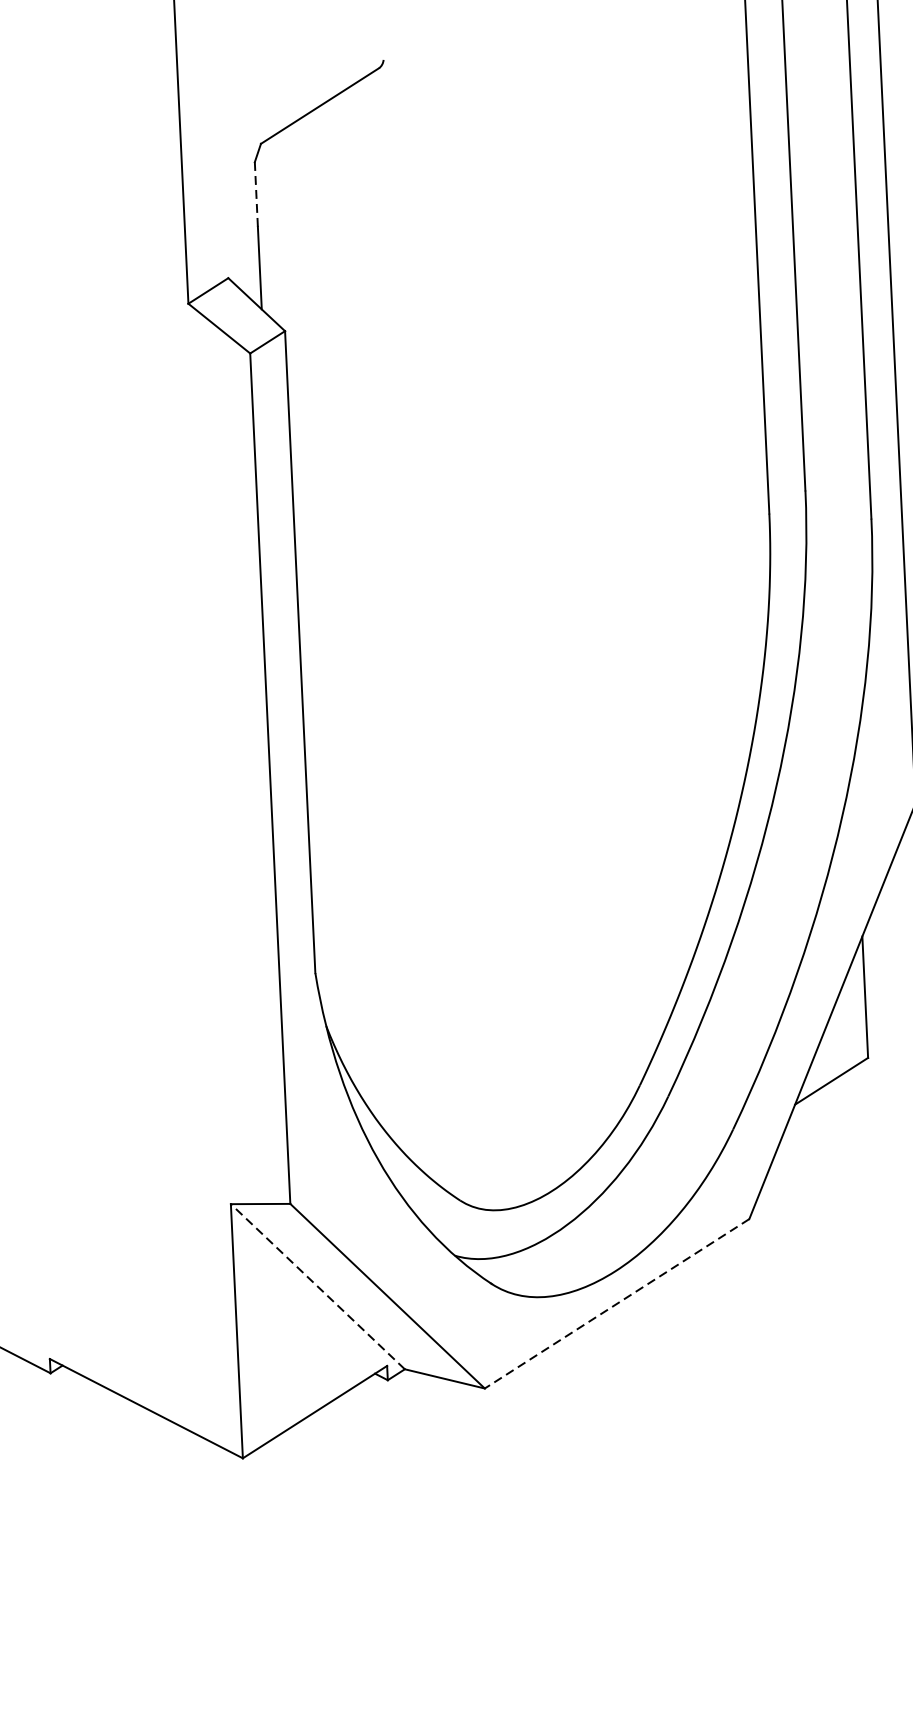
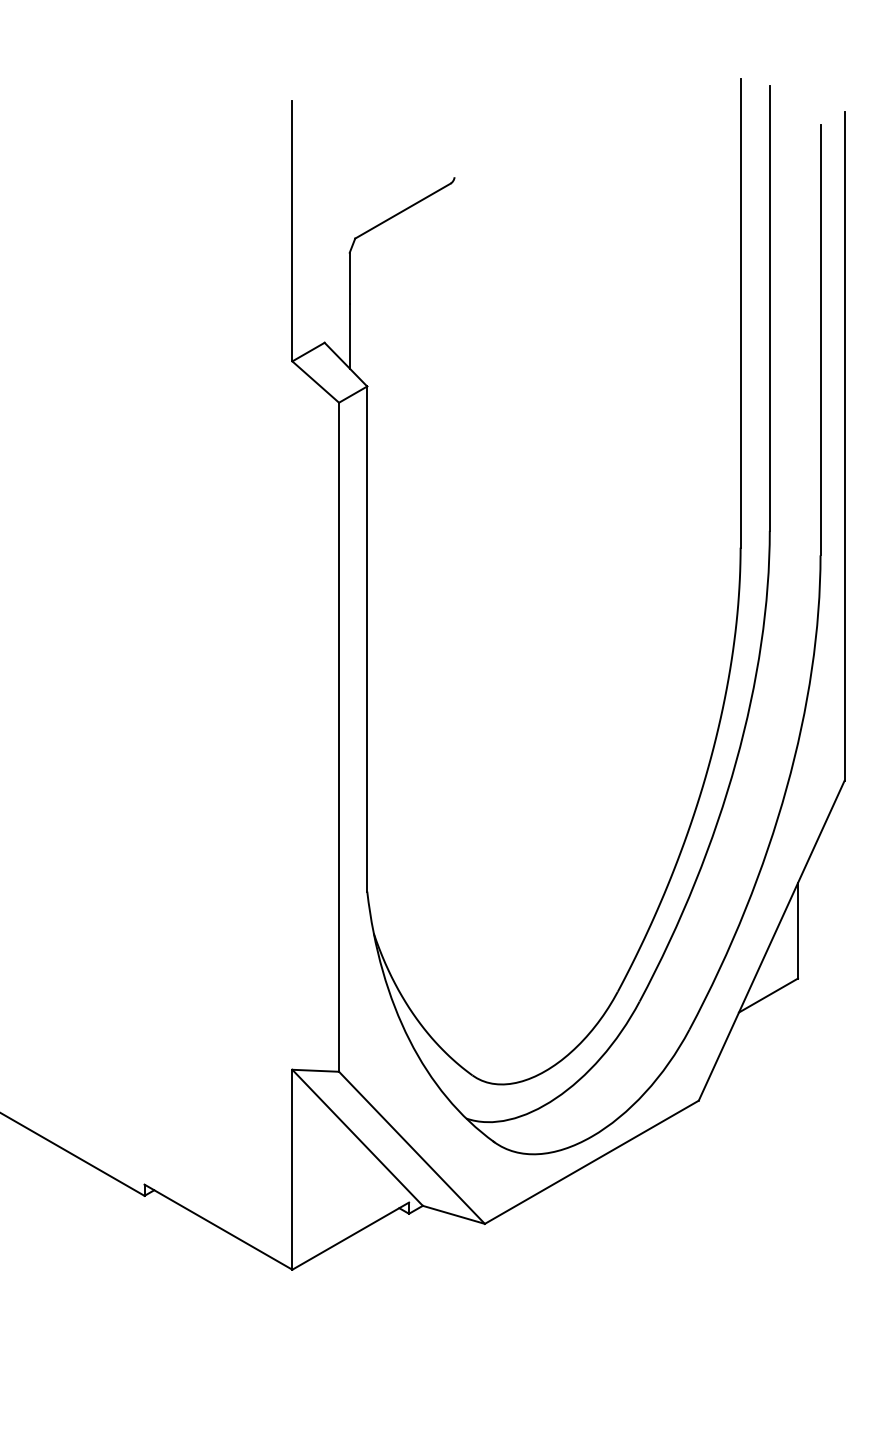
line: (256, 193) -> (349, 277), dashed -> solid
line: (317, 1286) -> (357, 1137), dashed -> solid
line: (616, 1304) -> (591, 1162), dashed -> solid

